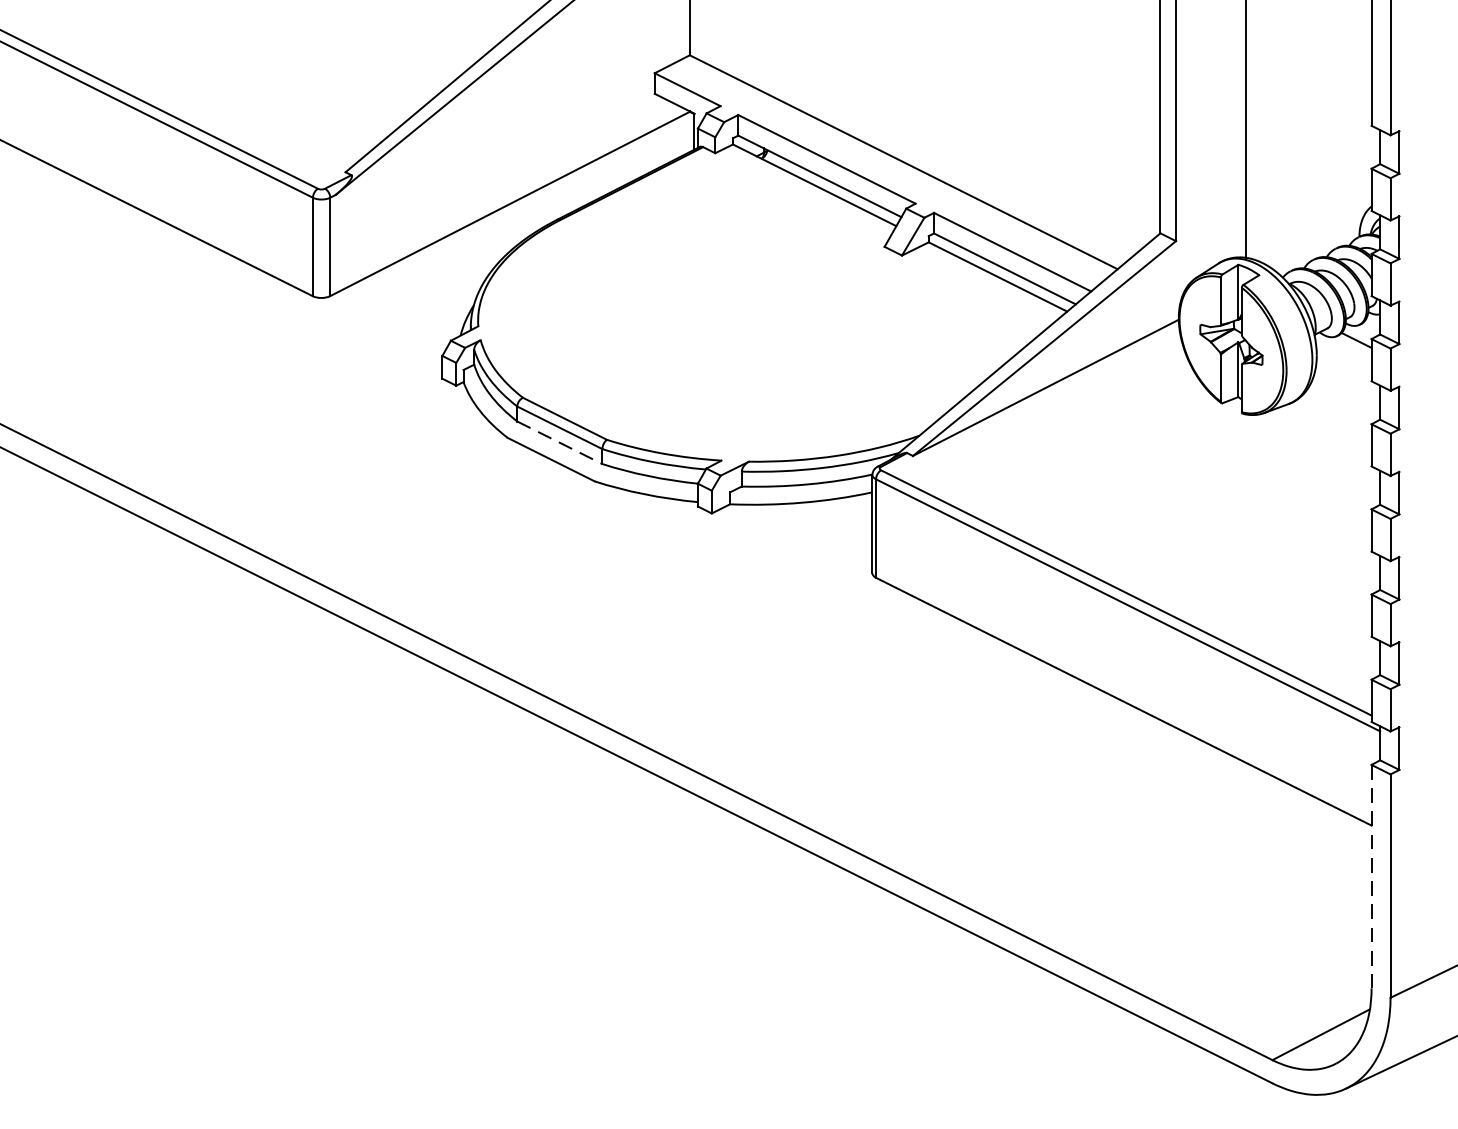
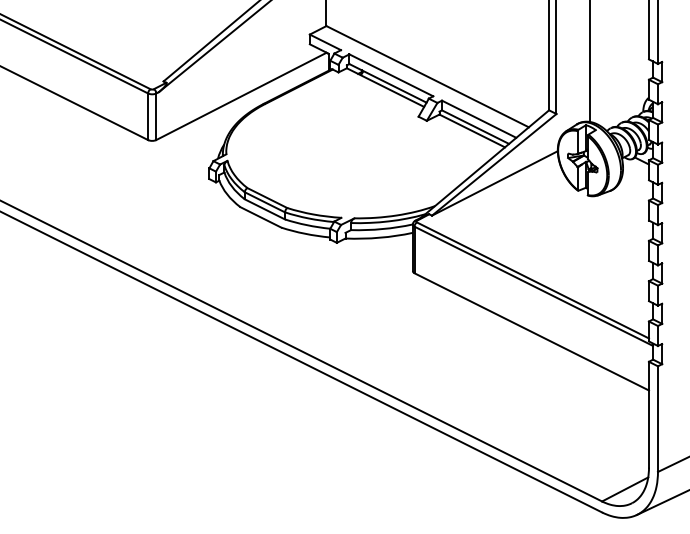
line: (558, 442) -> (264, 209), dashed -> solid
line: (1372, 876) -> (649, 414), dashed -> solid

